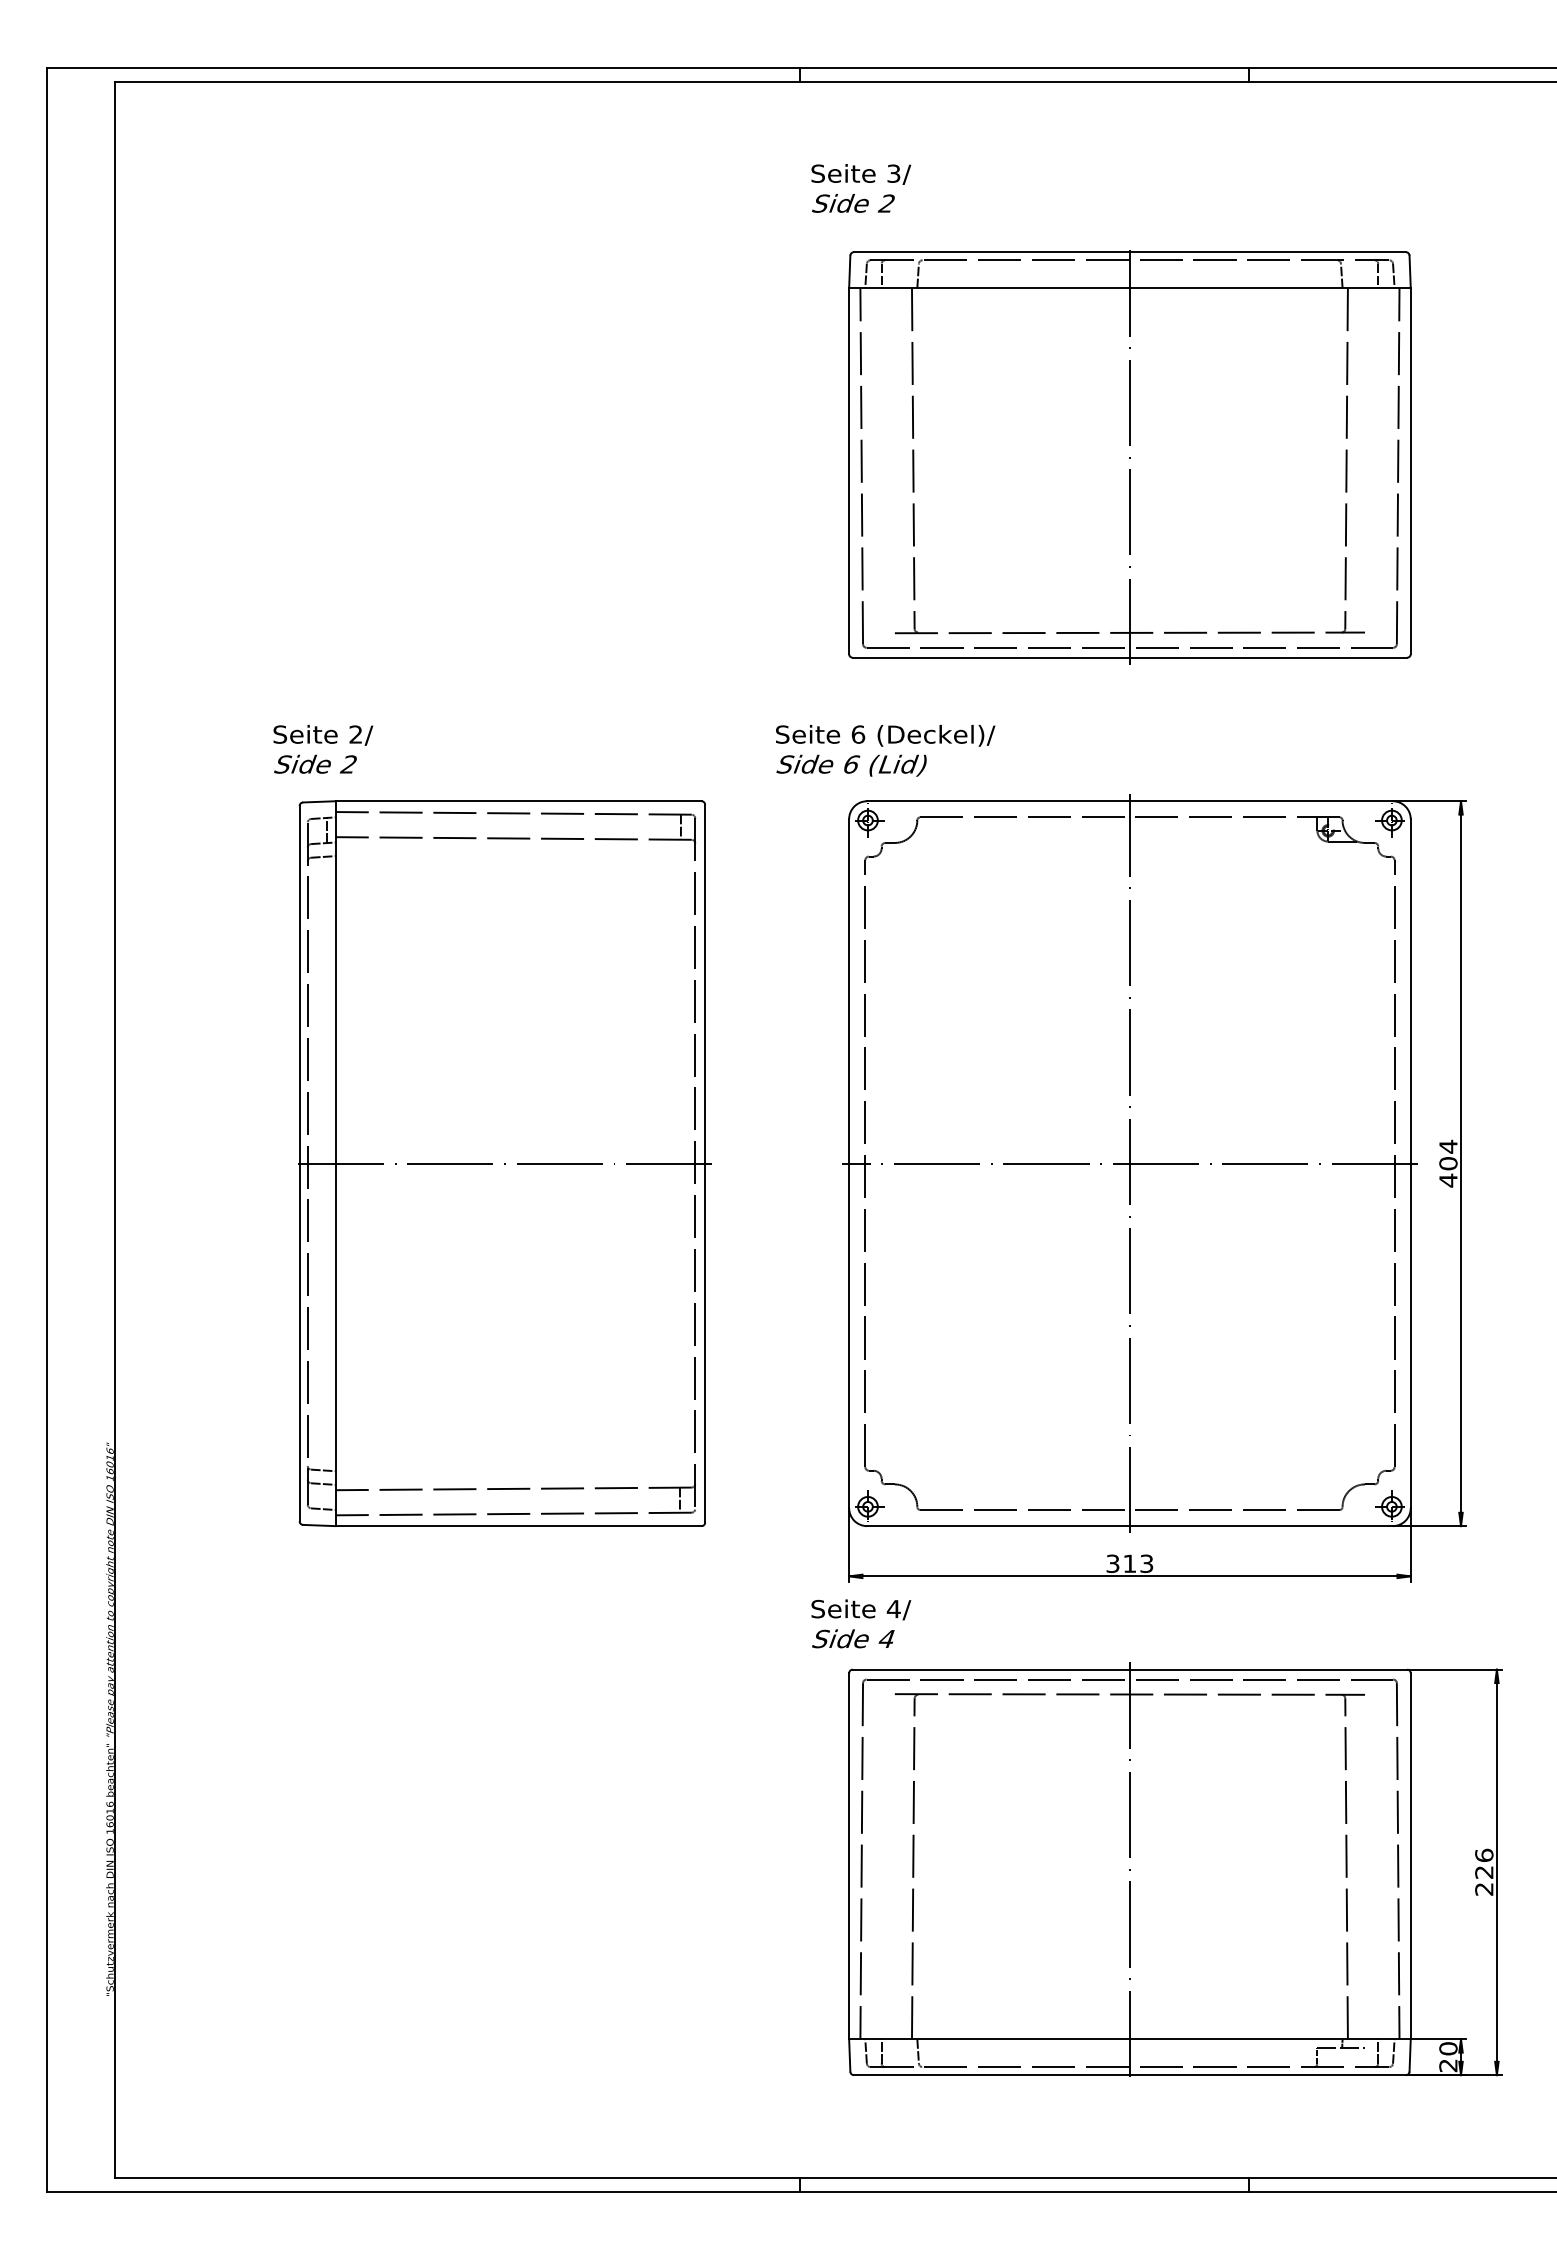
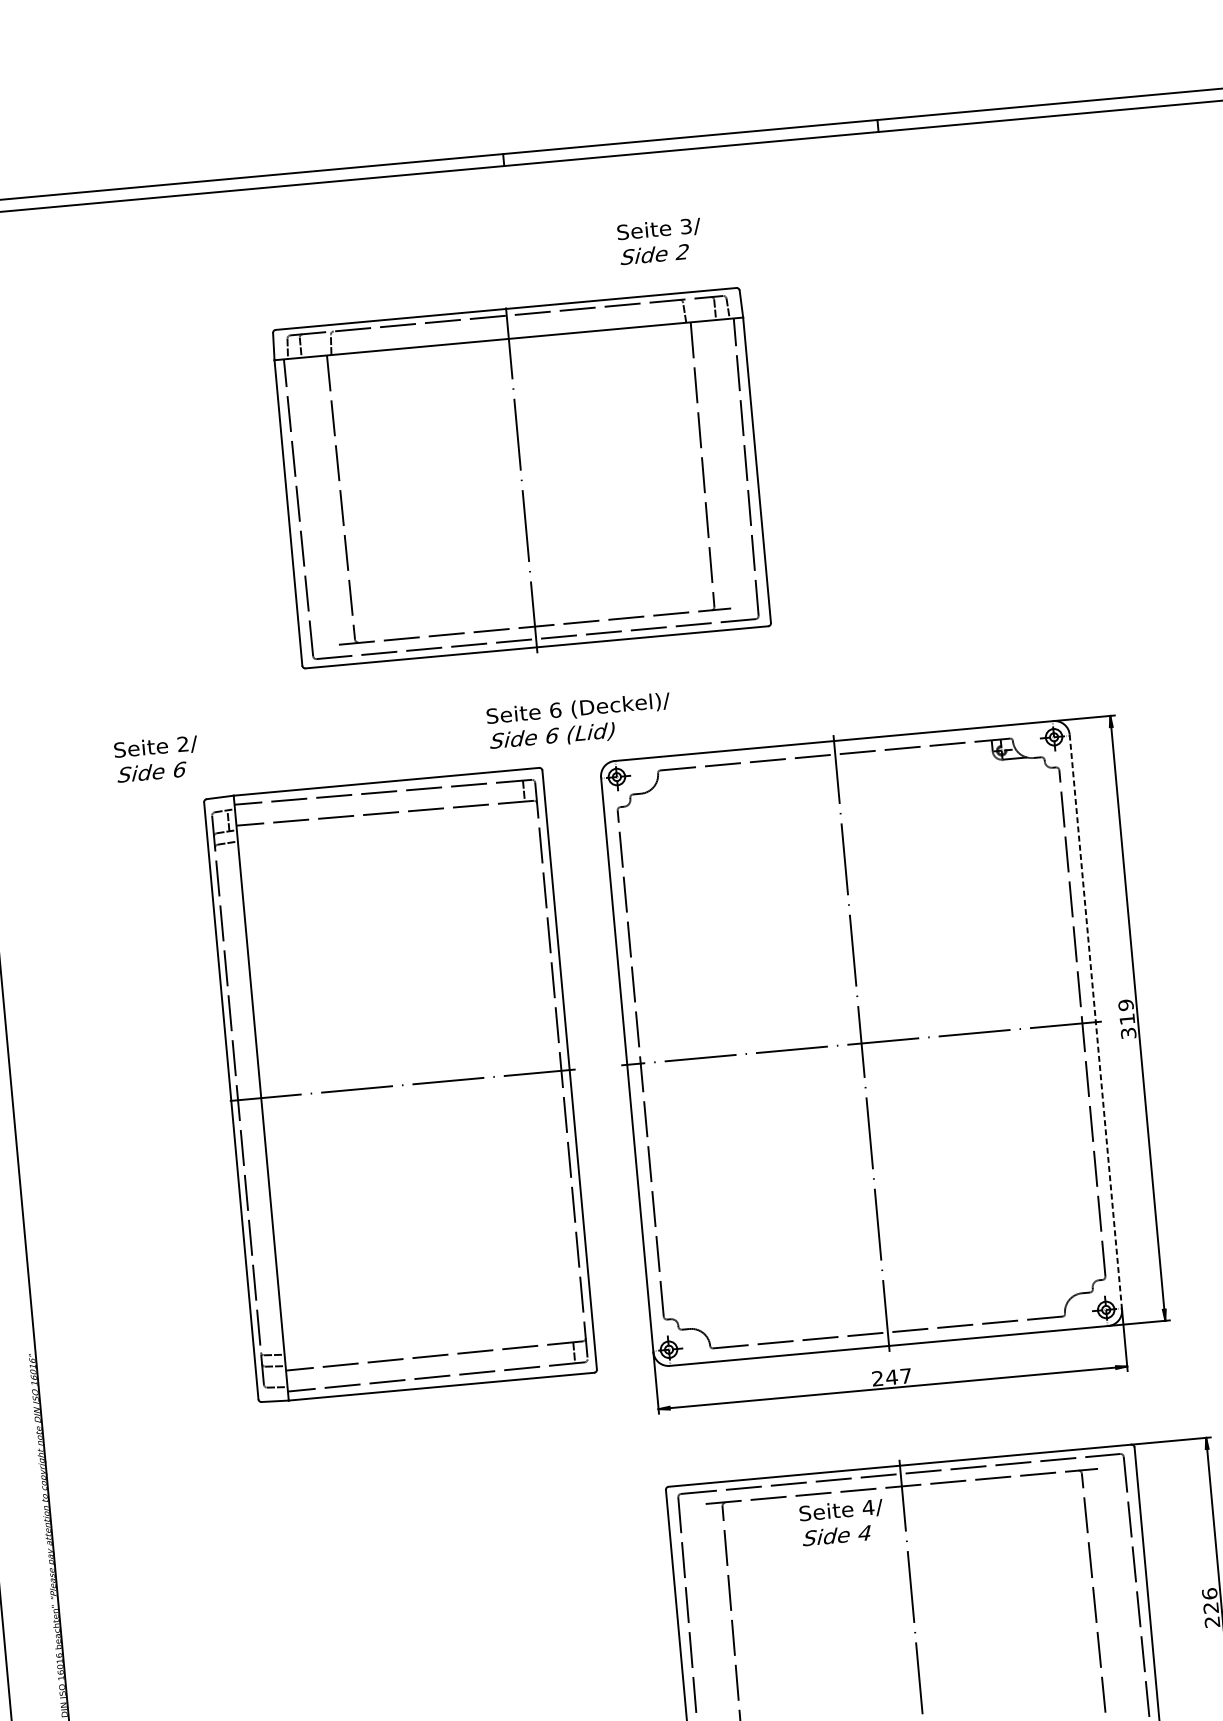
text: (861, 188) -> (660, 241), moved
part: (1129, 457) -> (521, 480), moved
text: (885, 750) -> (579, 721), moved
text: (348, 764) -> (179, 769), 2 -> 6
part: (504, 1163) -> (402, 1085), moved
line: (1410, 1163) -> (1095, 1022), solid -> dashed
text: (1448, 1163) -> (1127, 1019), 404 -> 319
text: (1129, 1563) -> (891, 1377), 313 -> 247
text: (861, 1623) -> (842, 1522), moved

